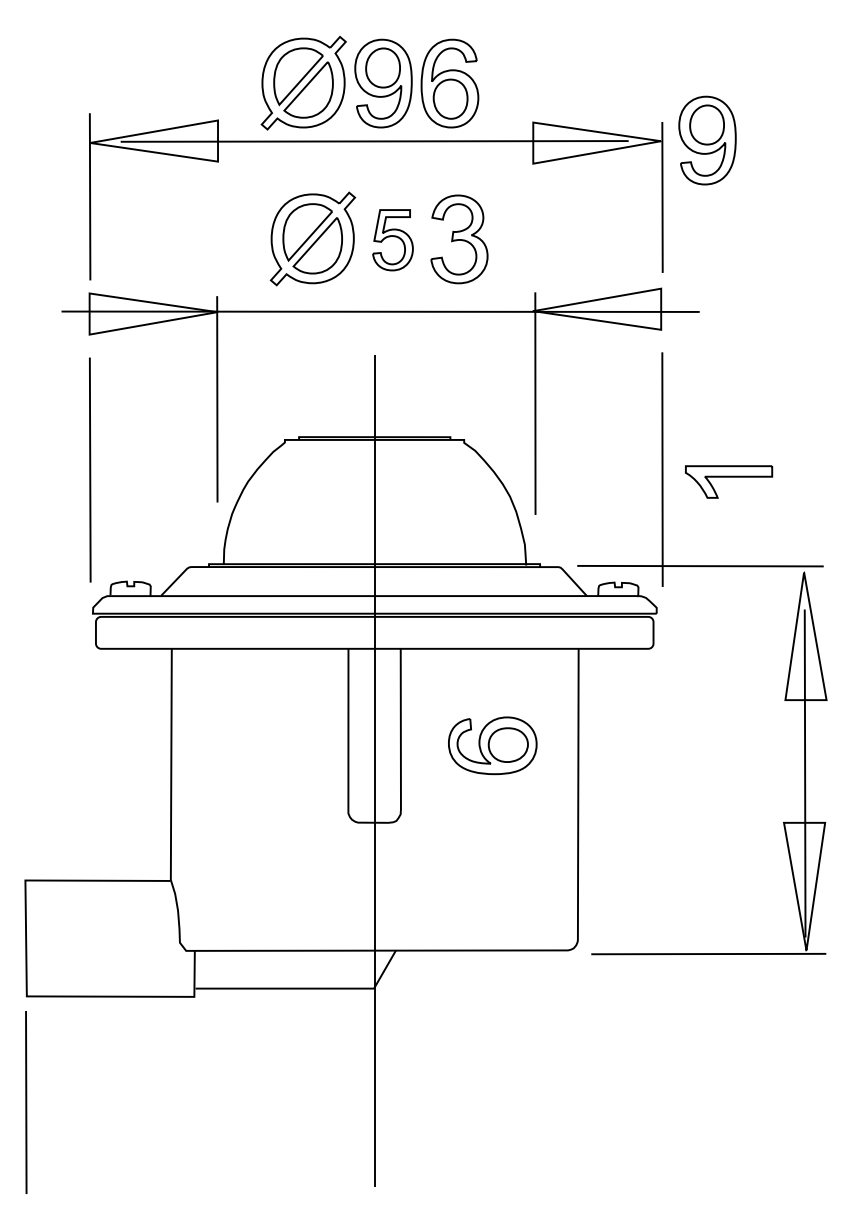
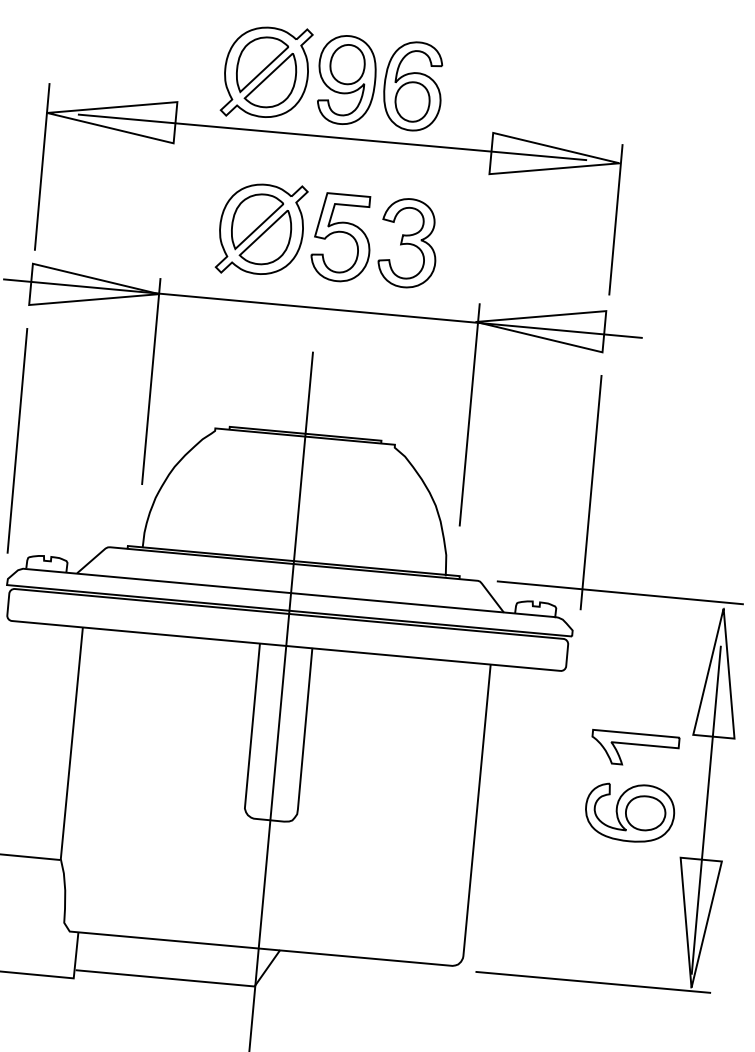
part: (707, 140) -> (666, 166), removed
part: (392, 240) -> (341, 238), size x1.43
part: (729, 481) -> (635, 749), moved
part: (492, 745) -> (629, 812), moved

